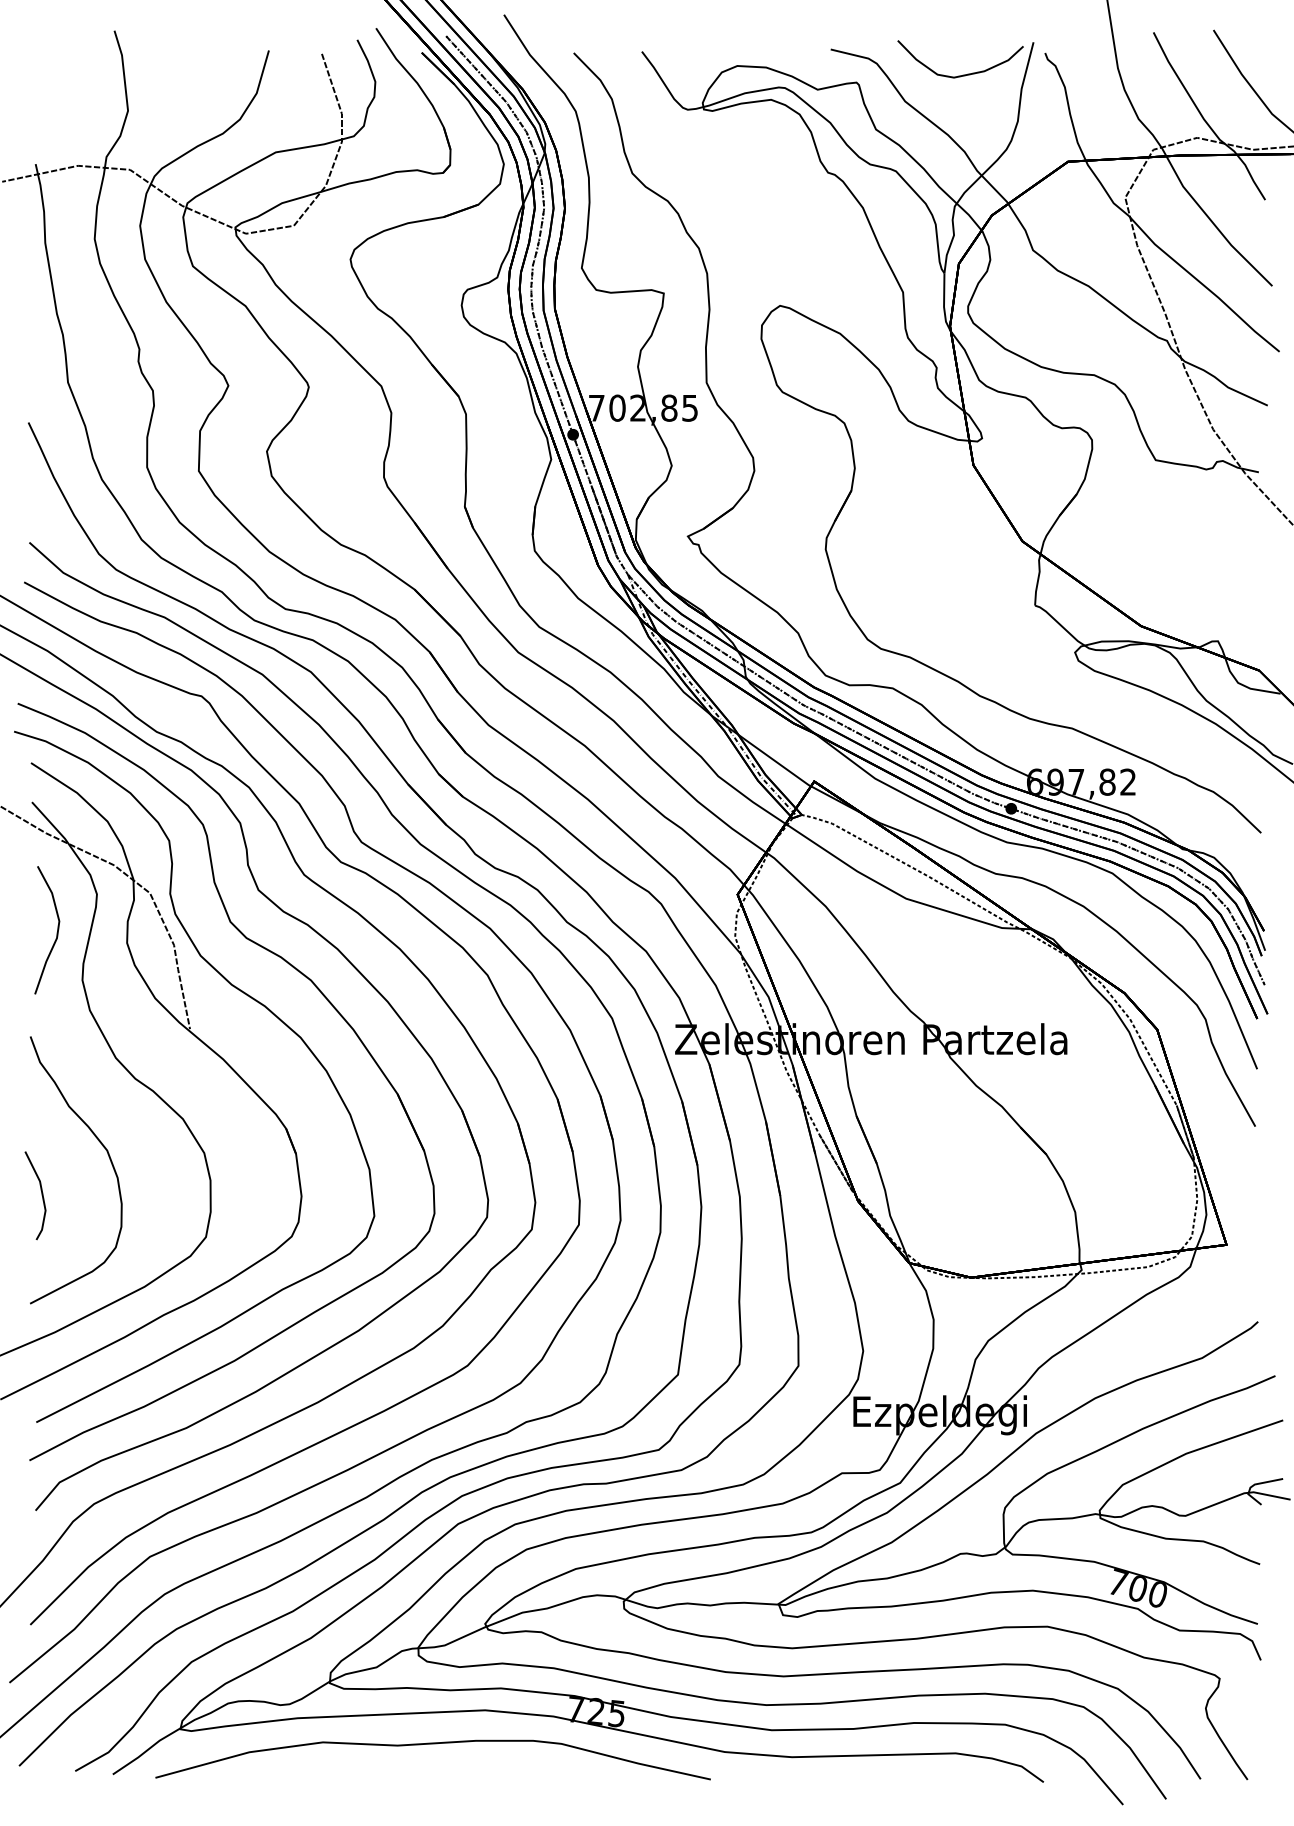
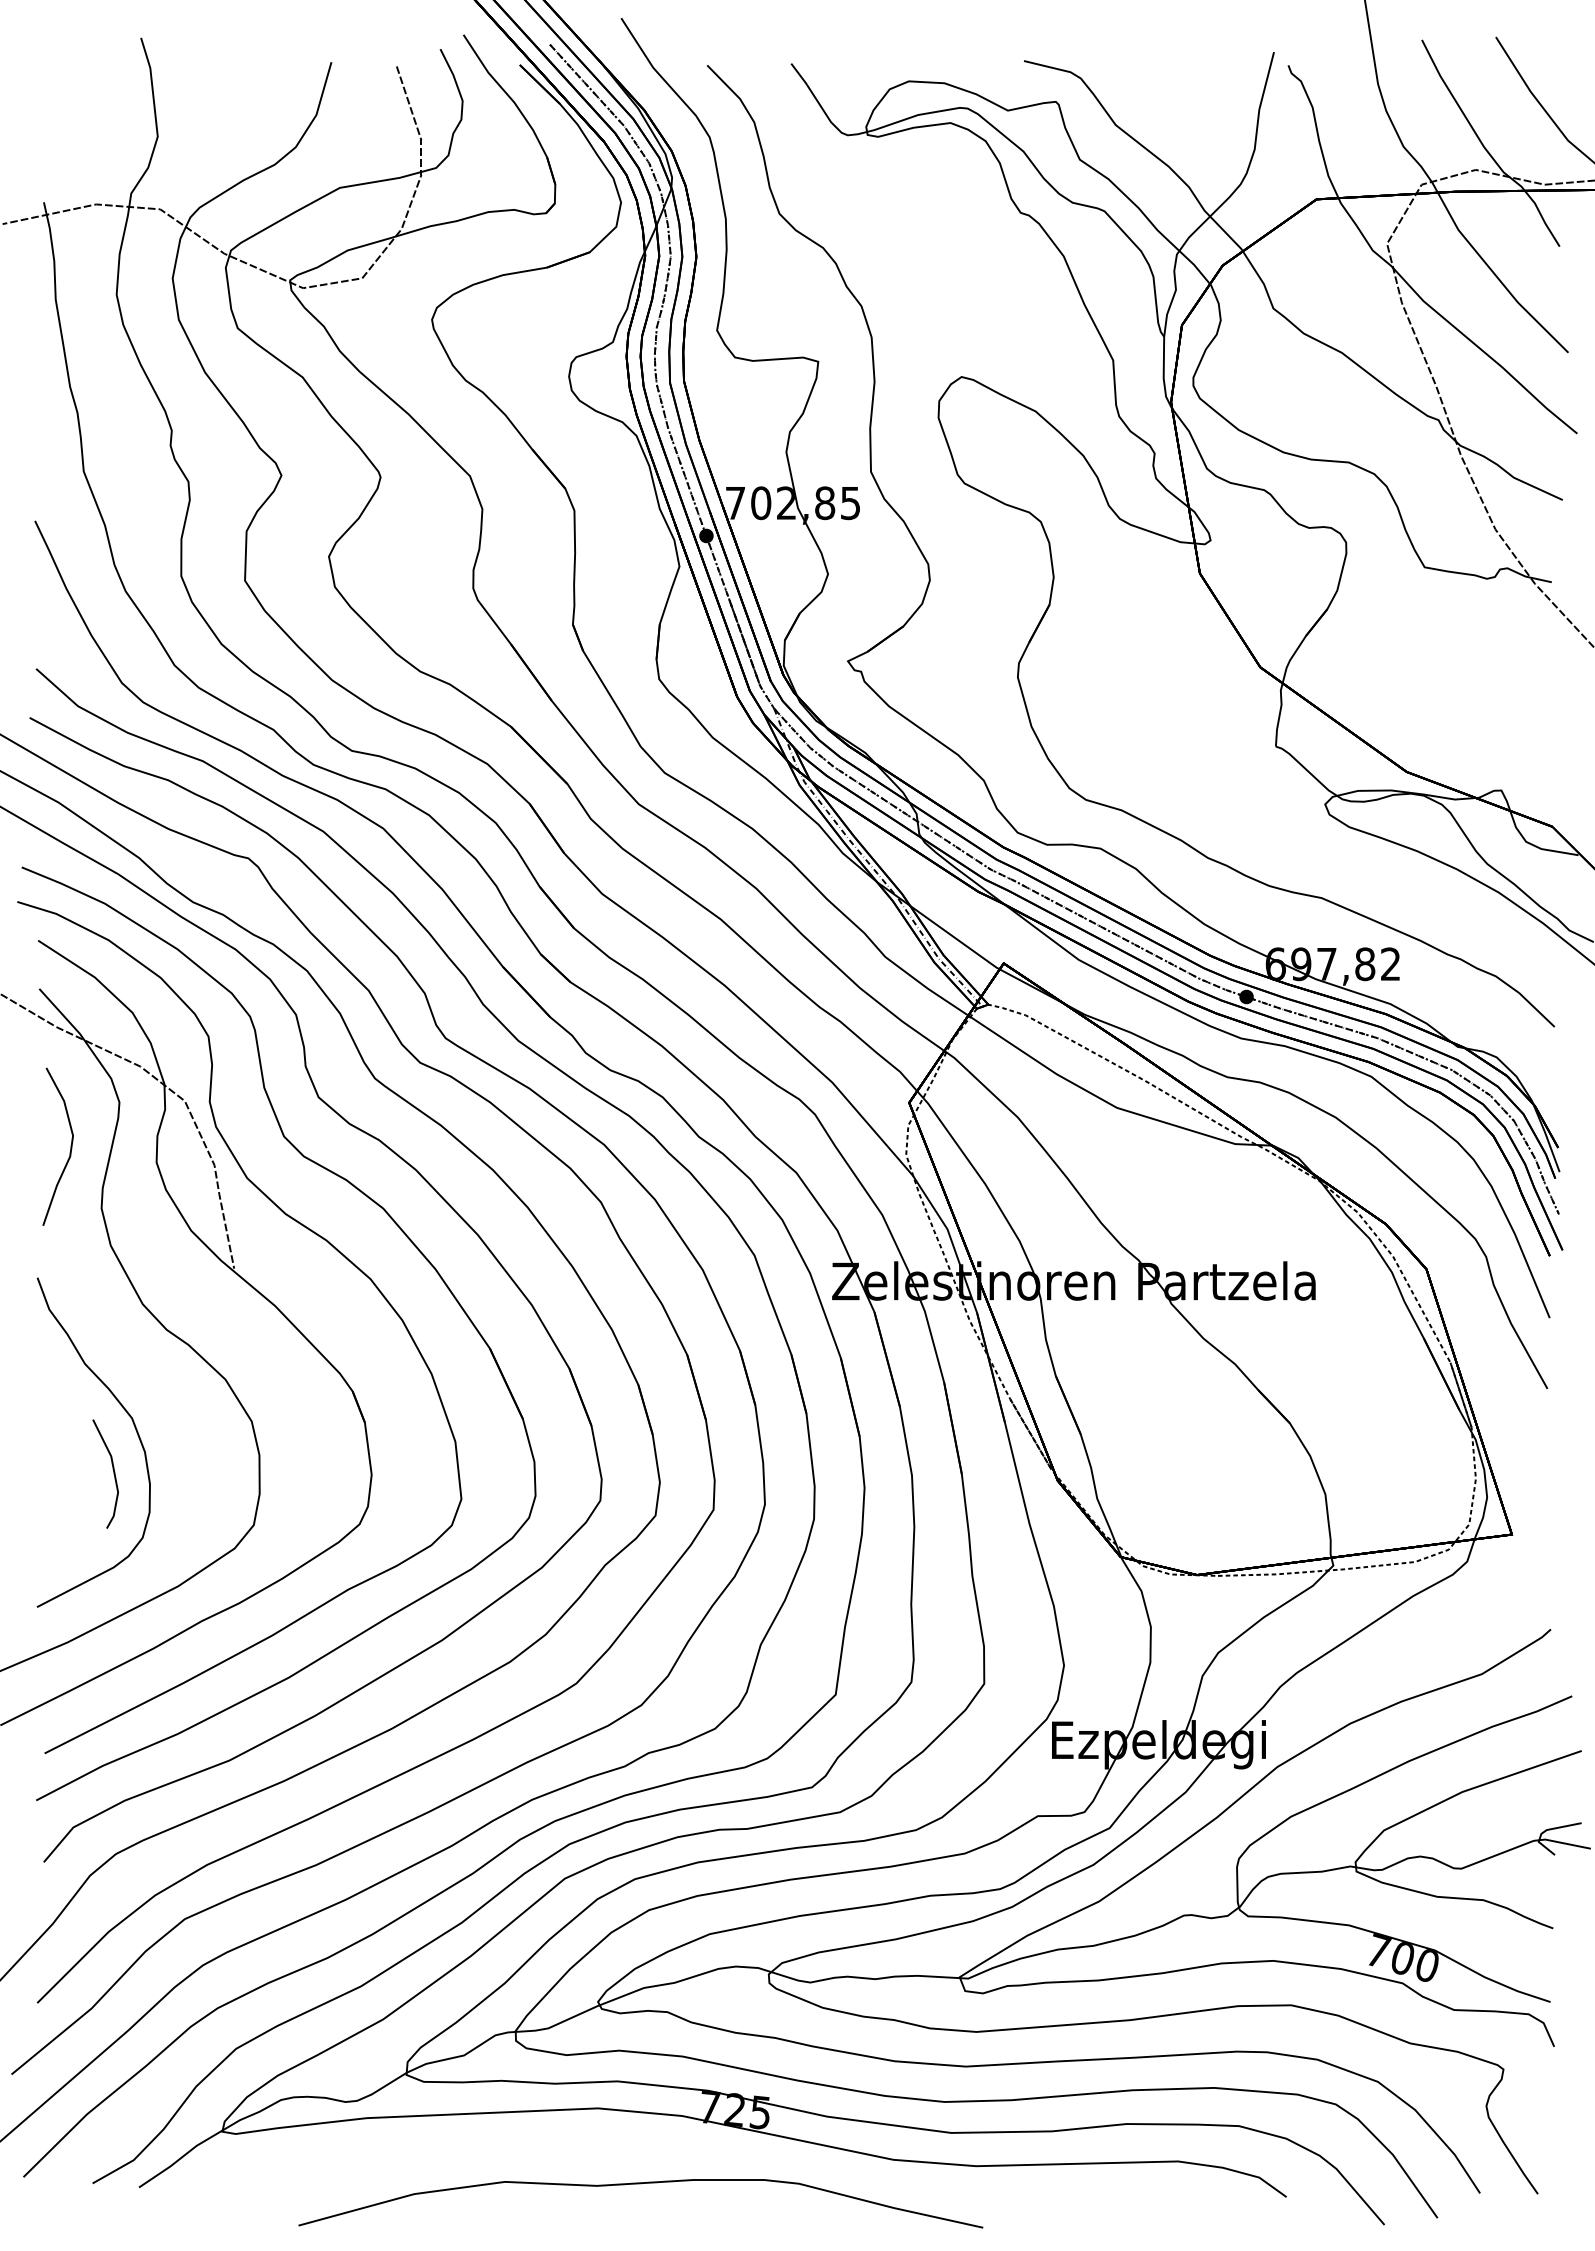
curve: (961, 75) -> (1185, 92), removed
line: (41, 1195) -> (113, 1473), moved
curve: (432, 1744) -> (640, 2184), moved

